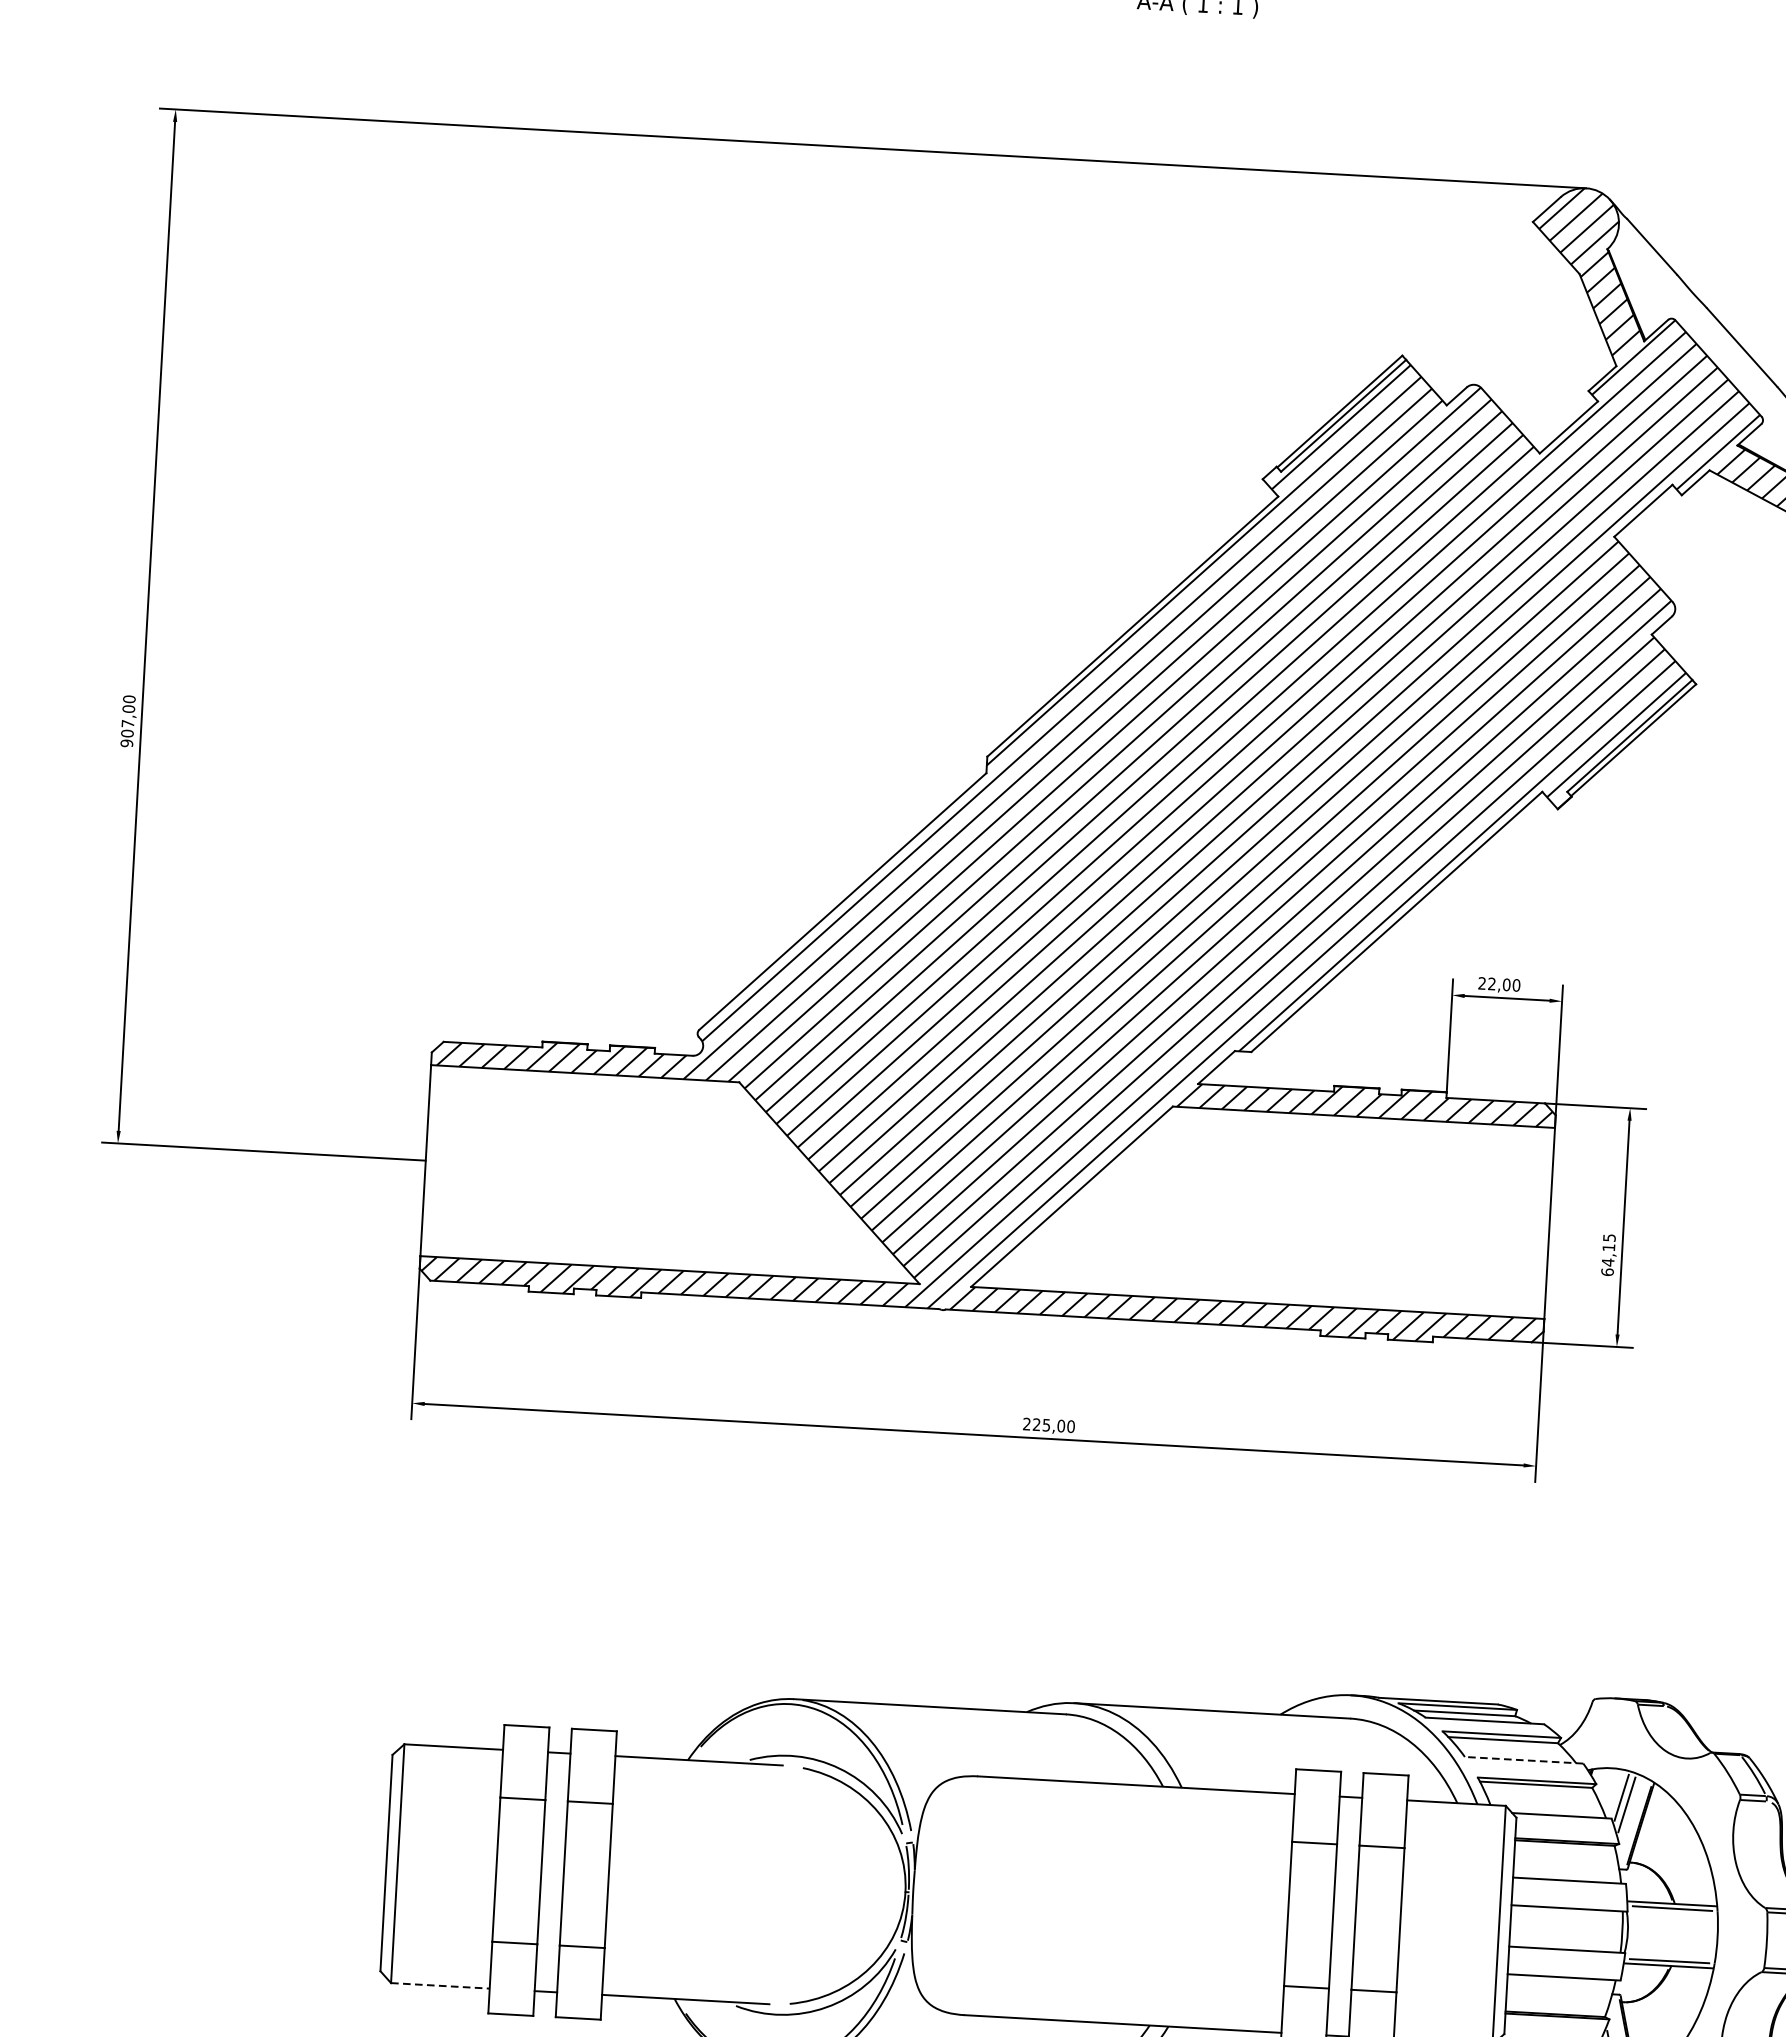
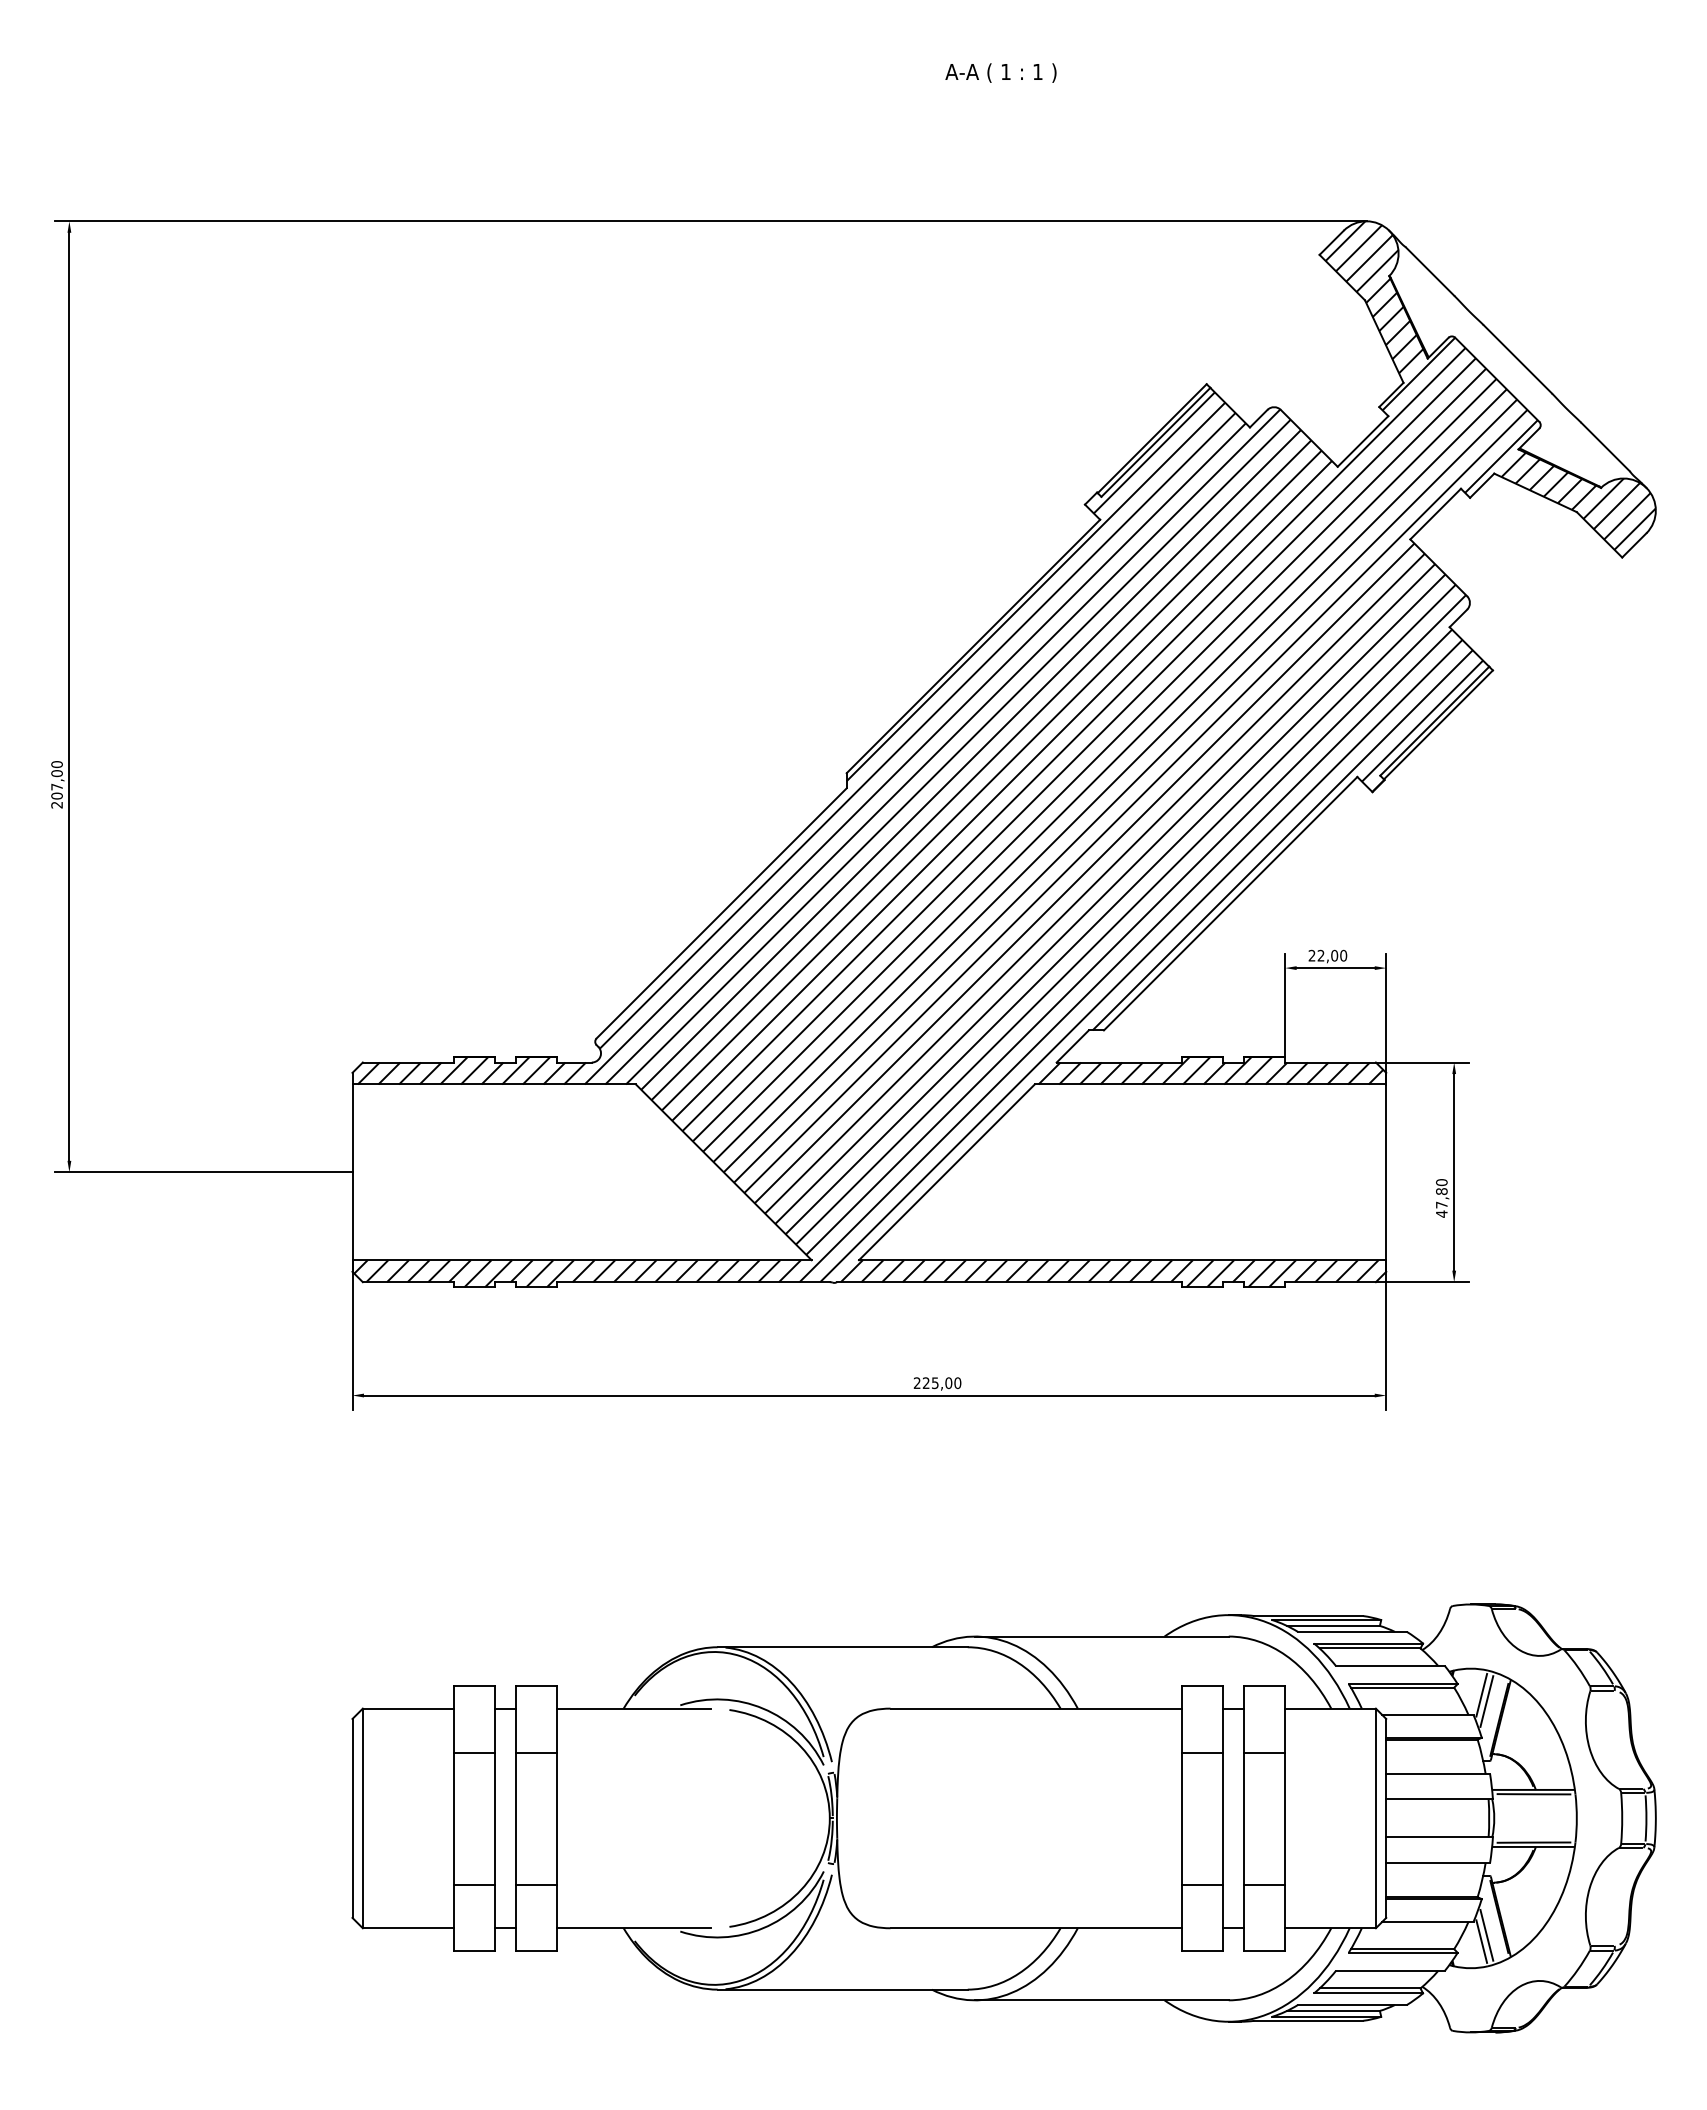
text: (126, 742) -> (56, 804), 907,00 -> 207,00
text: (1608, 1255) -> (1441, 1198), 64,15 -> 47,80
line: (1523, 1759) -> (1389, 1665), dashed -> solid
line: (440, 1986) -> (408, 1928), dashed -> solid

